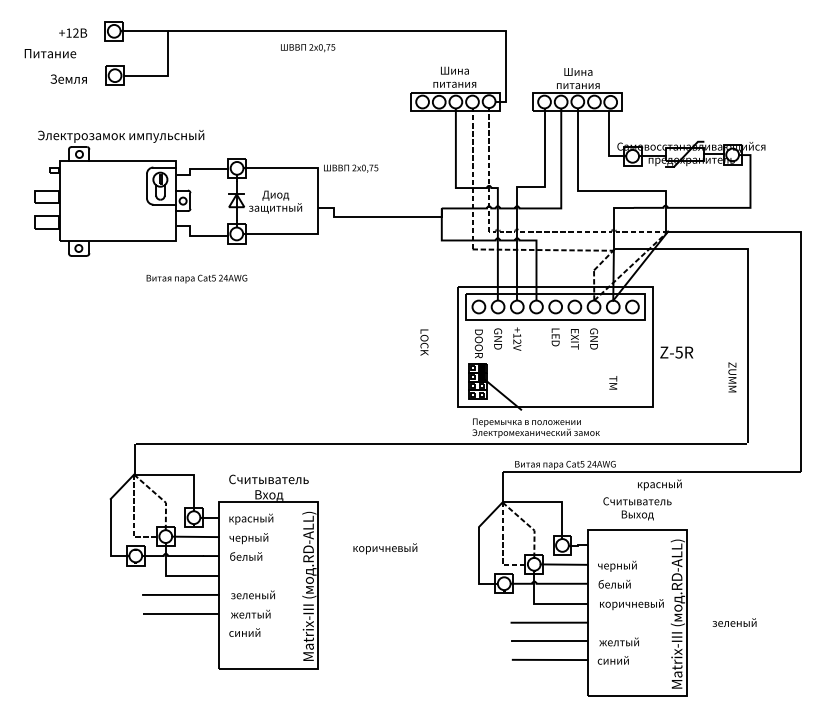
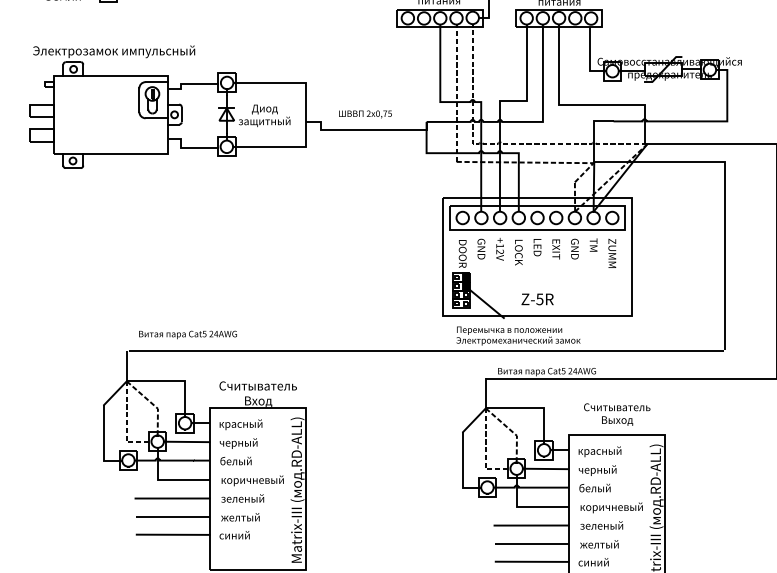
text: (351, 168) -> (365, 114), moved
text: (196, 278) -> (187, 334), moved
text: (424, 342) -> (518, 252), moved
text: (676, 352) -> (537, 299), moved
text: (732, 377) -> (612, 253), moved
text: (613, 382) -> (593, 244), moved
text: (659, 484) -> (599, 451), moved
text: (385, 548) -> (252, 480), moved
text: (734, 622) -> (601, 525), moved
line: (181, 632) -> (173, 535), added

